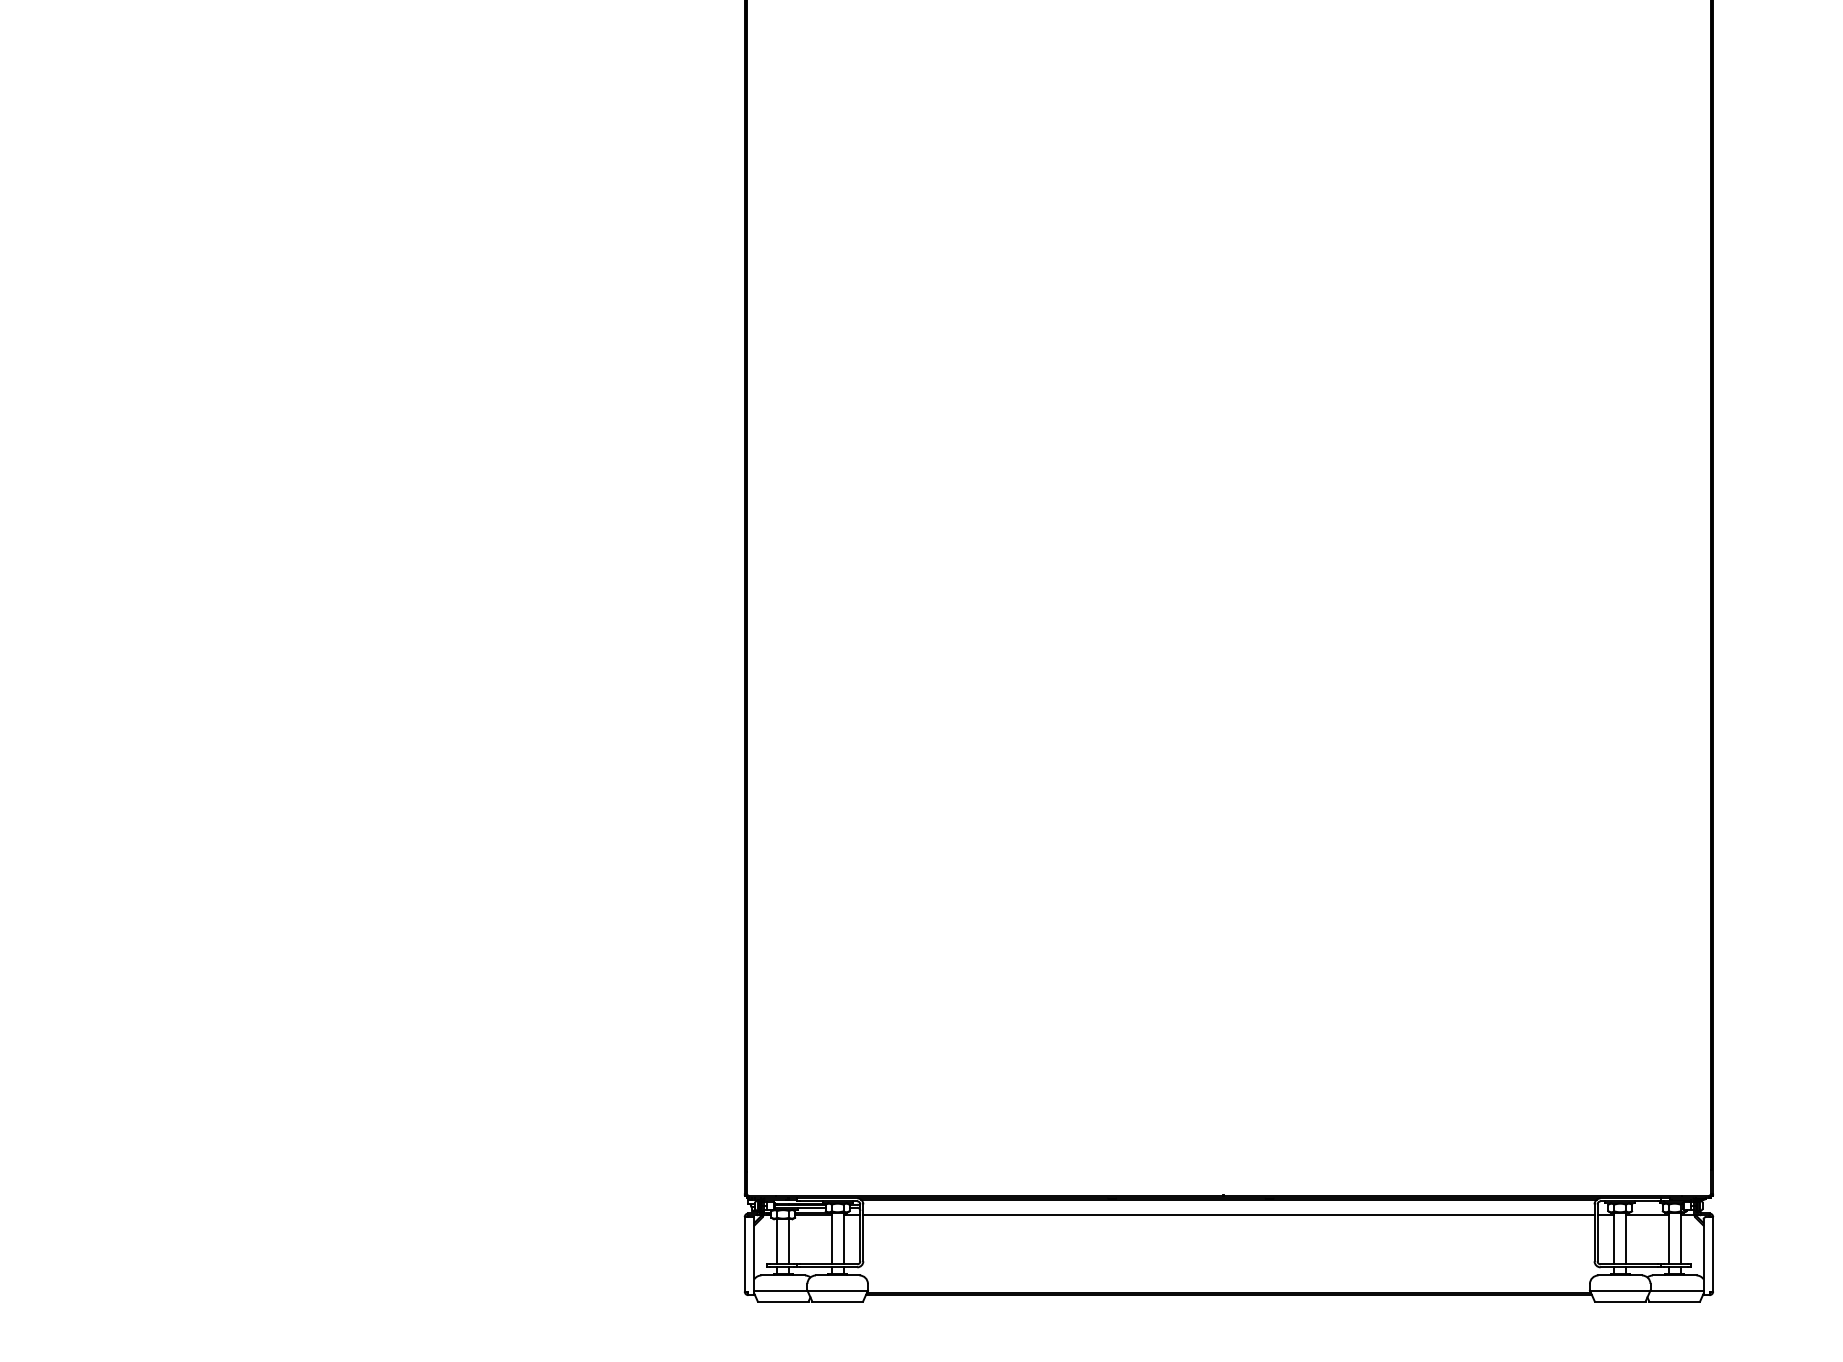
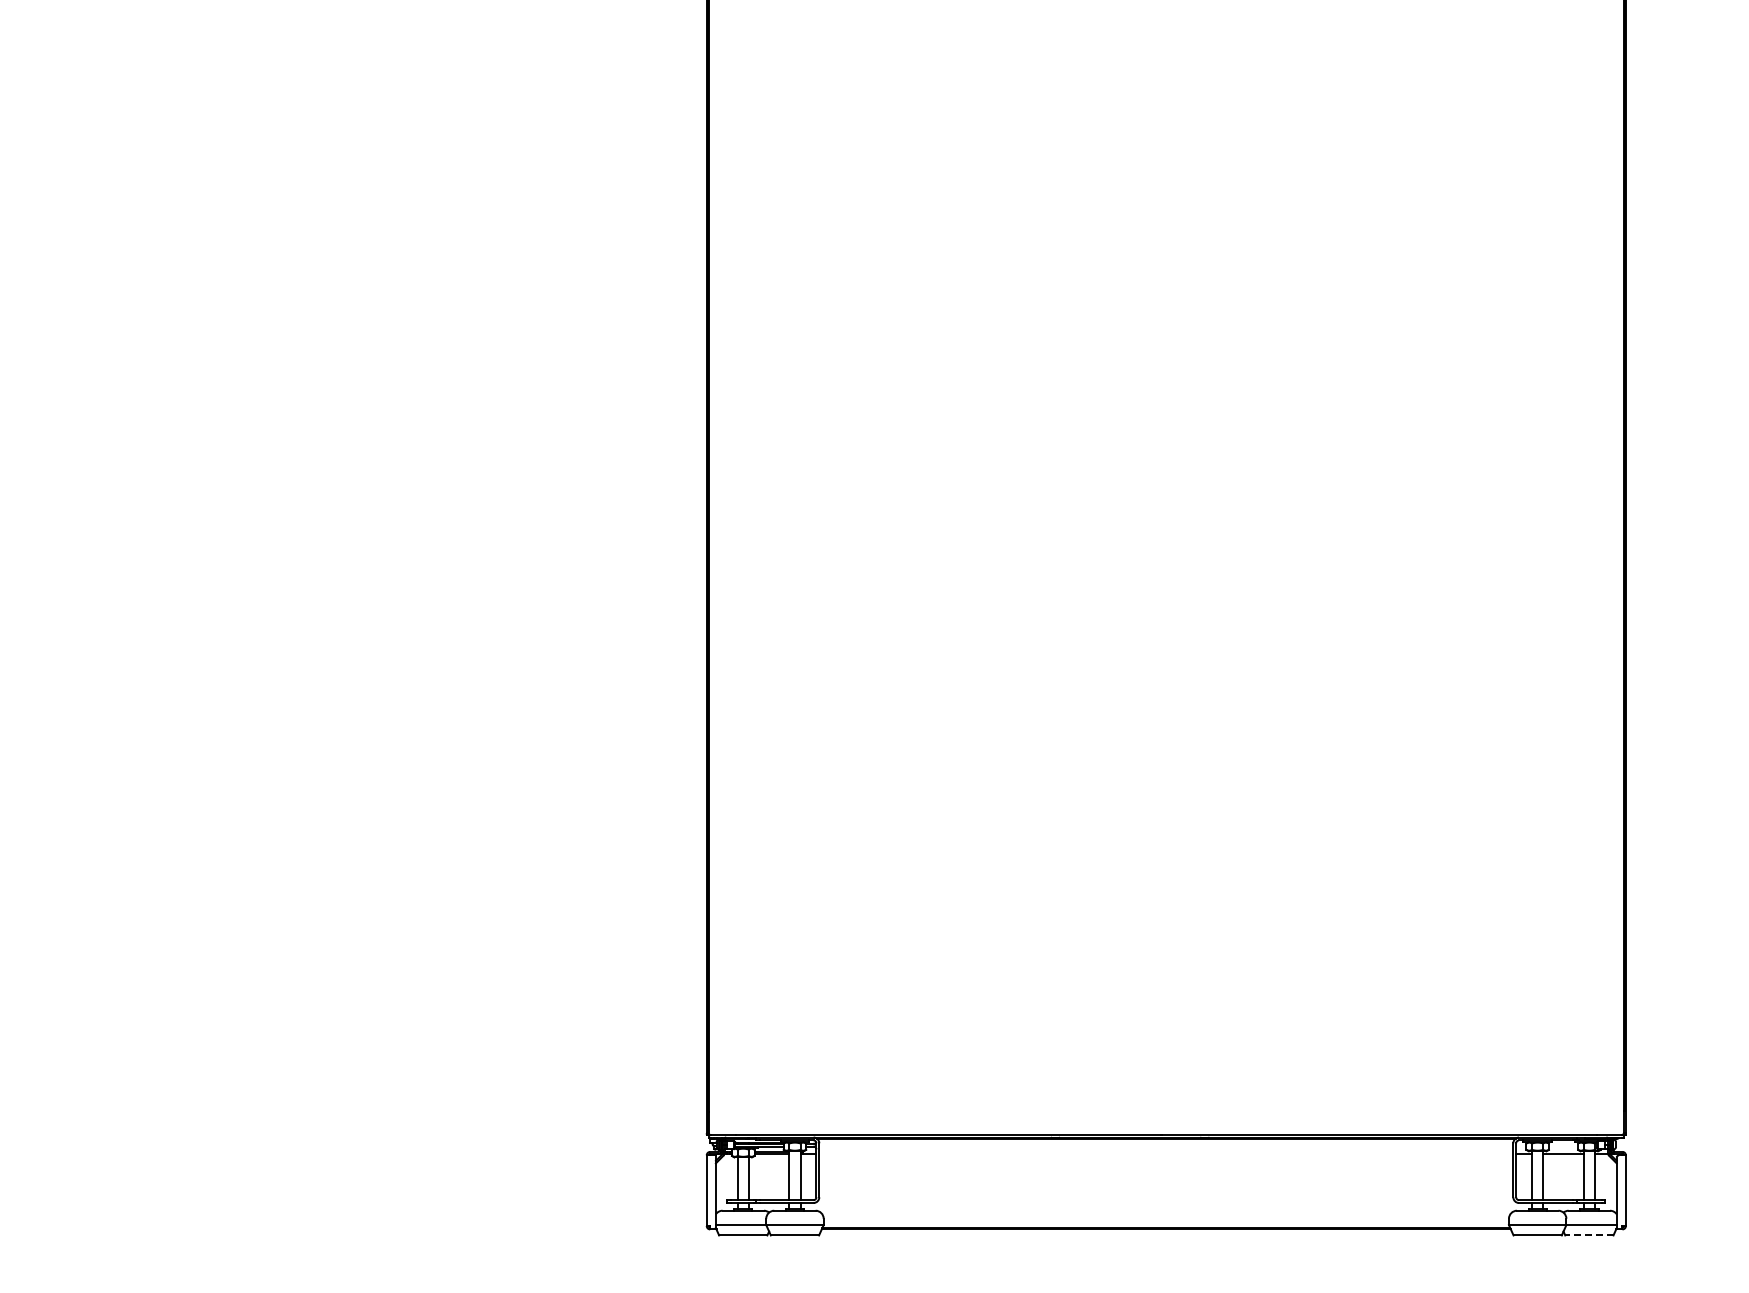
line: (1229, 1215) -> (1166, 1153), removed
line: (1673, 1301) -> (1588, 1235), solid -> dashed

